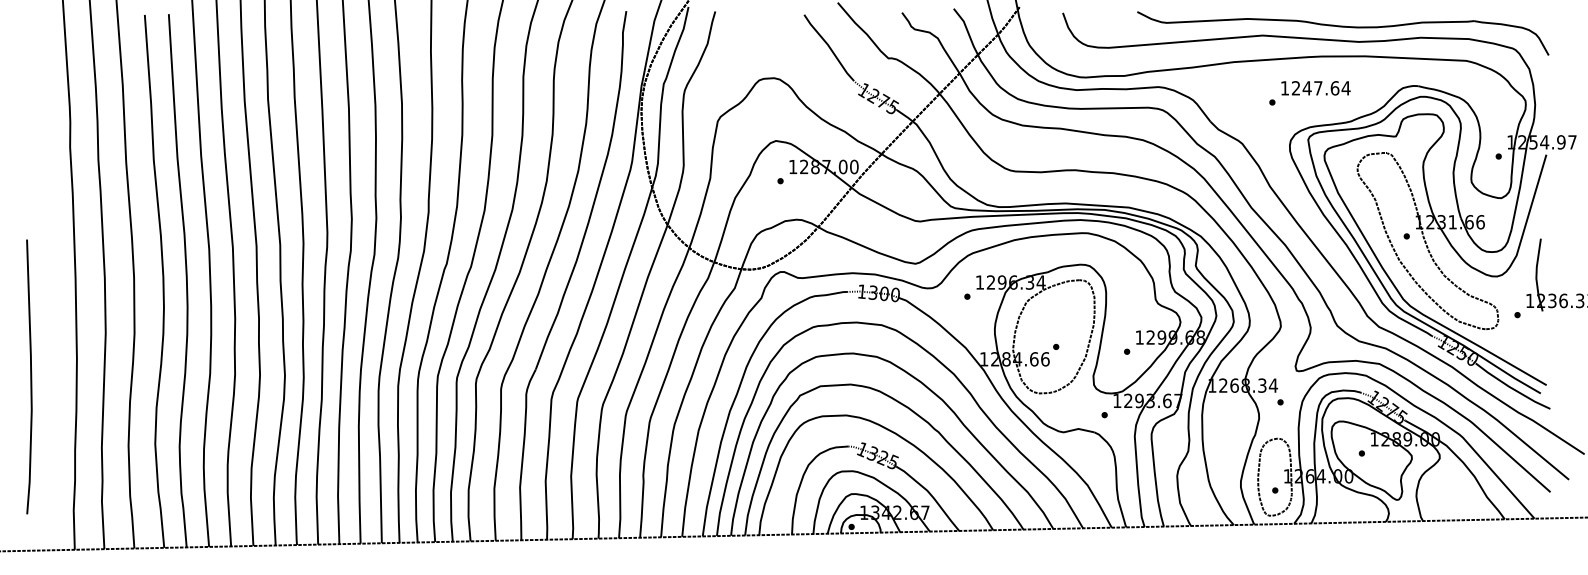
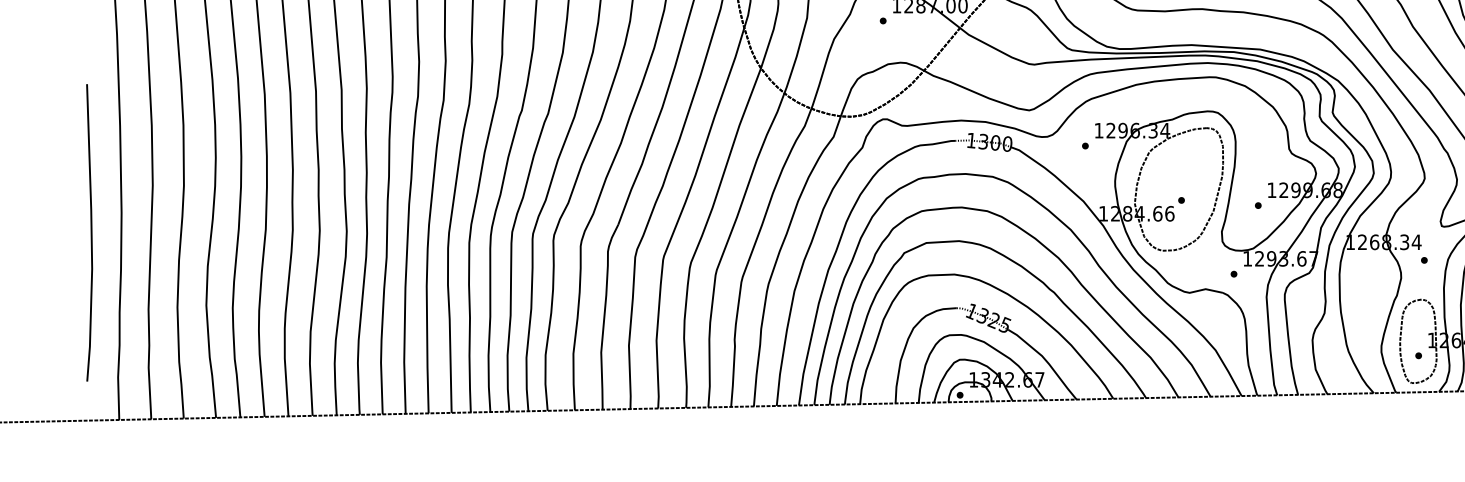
line: (30, 376) -> (90, 232), moved

